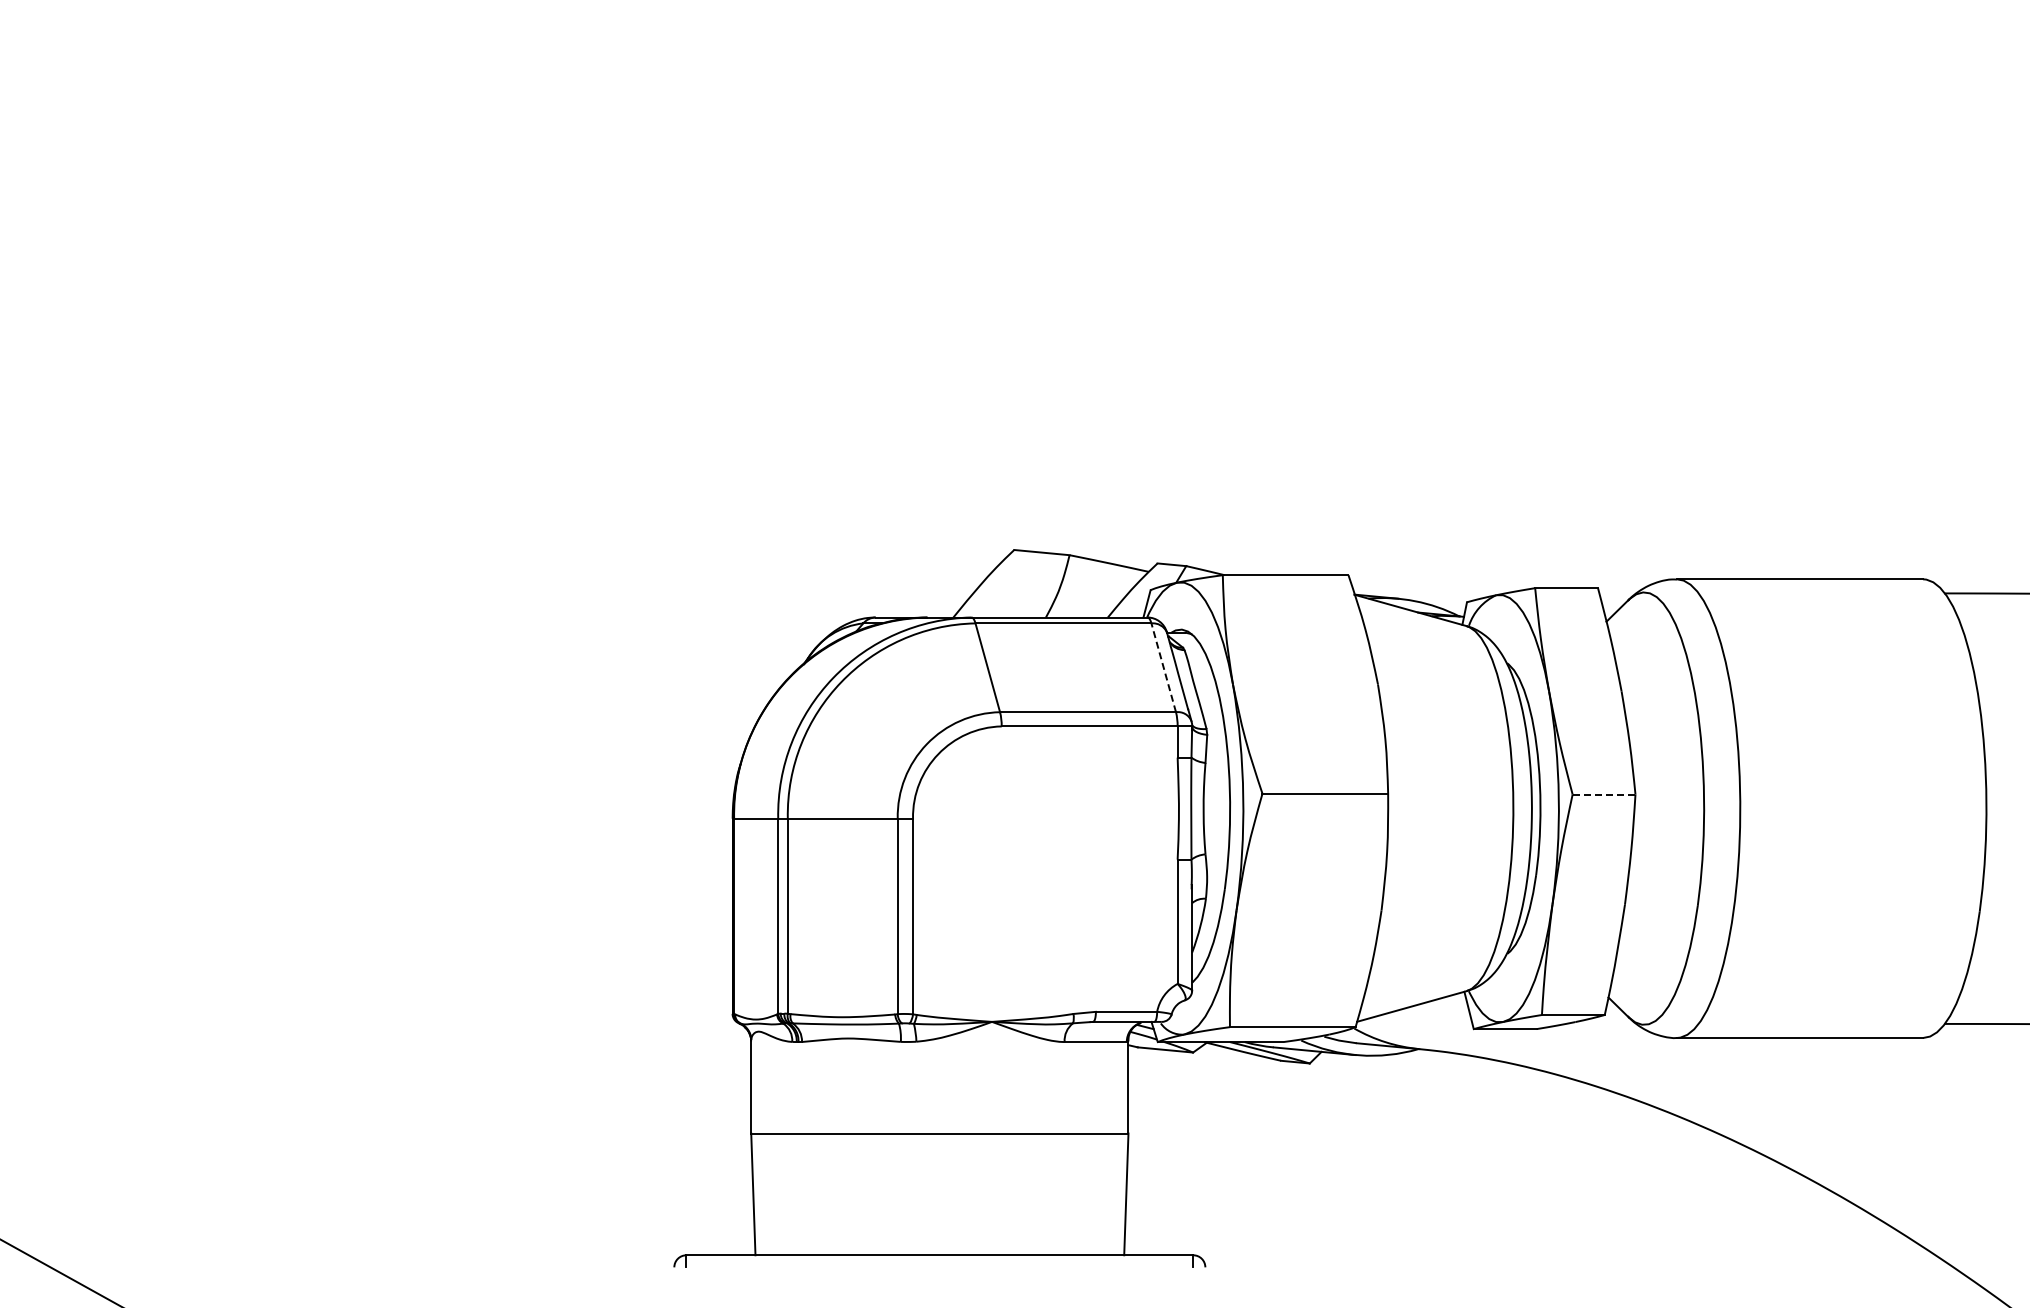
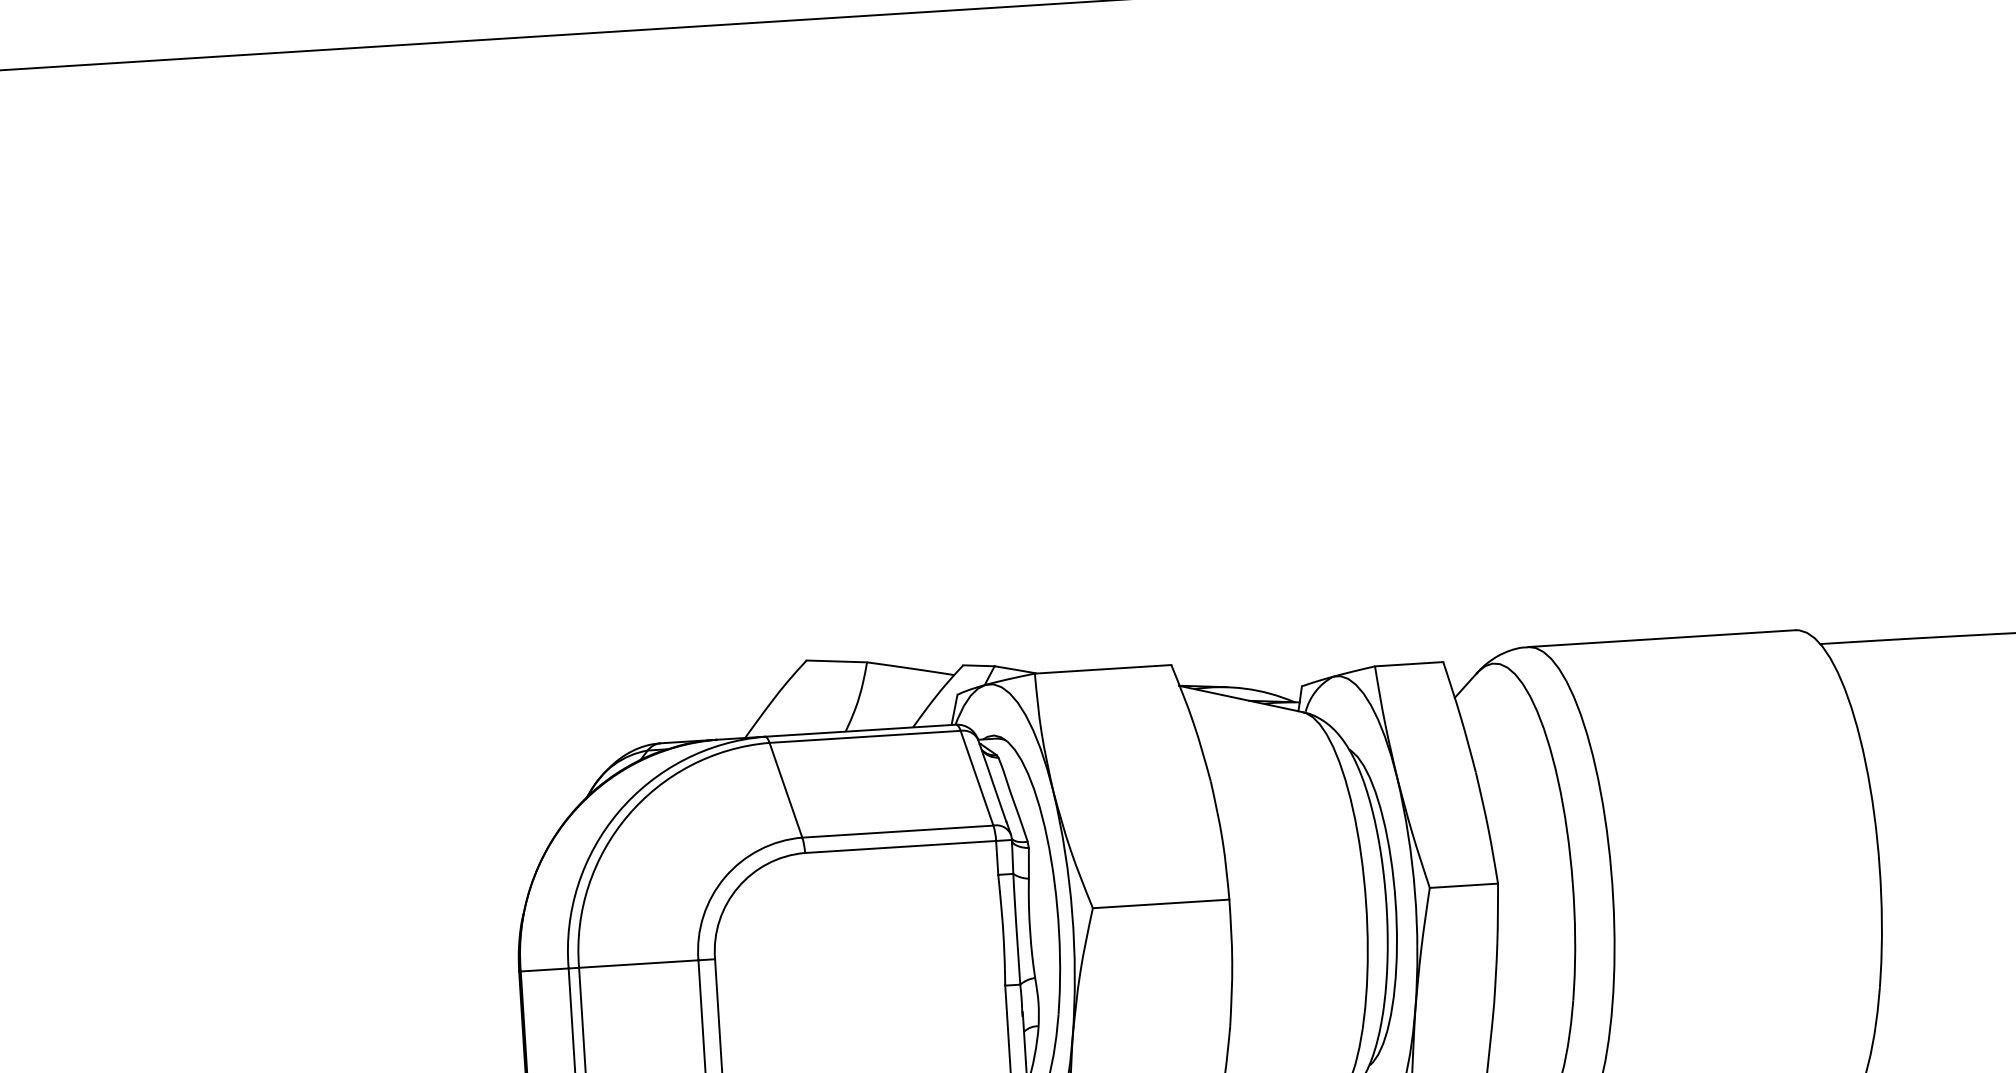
line: (1163, 667) -> (976, 777), dashed -> solid
line: (1603, 794) -> (1463, 885), dashed -> solid

